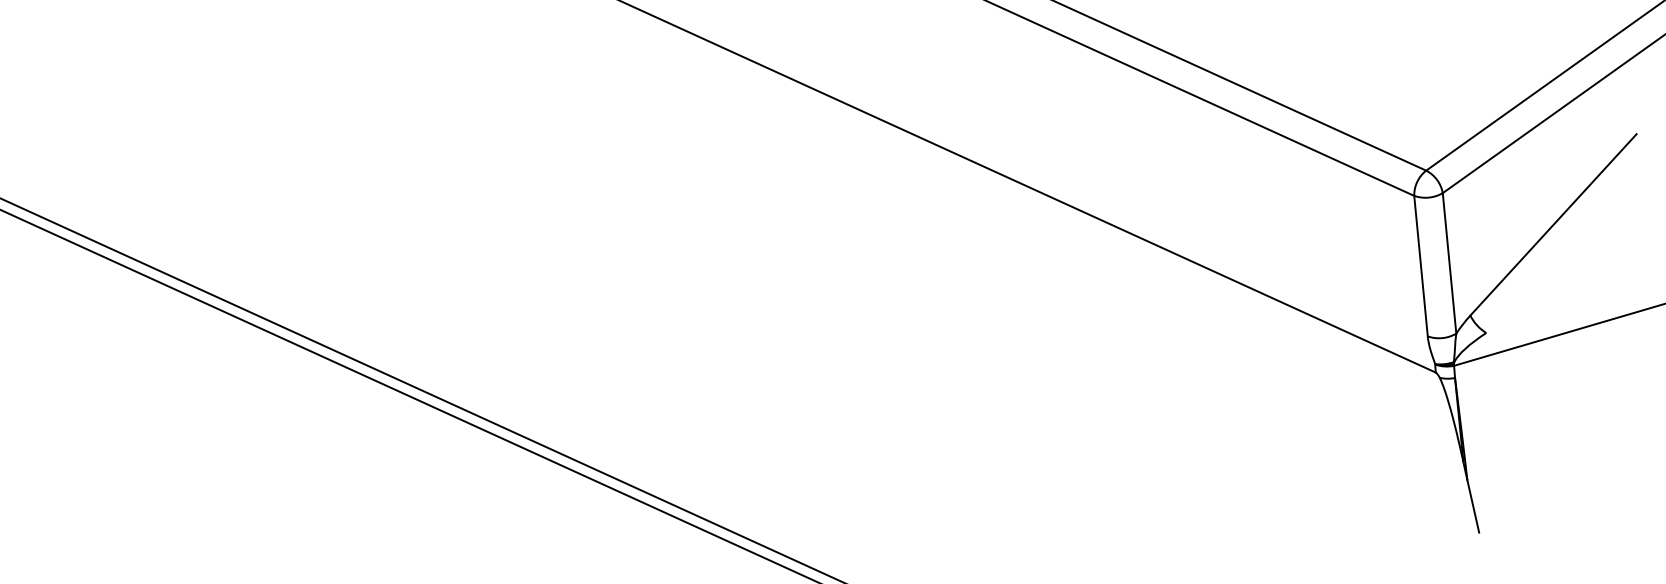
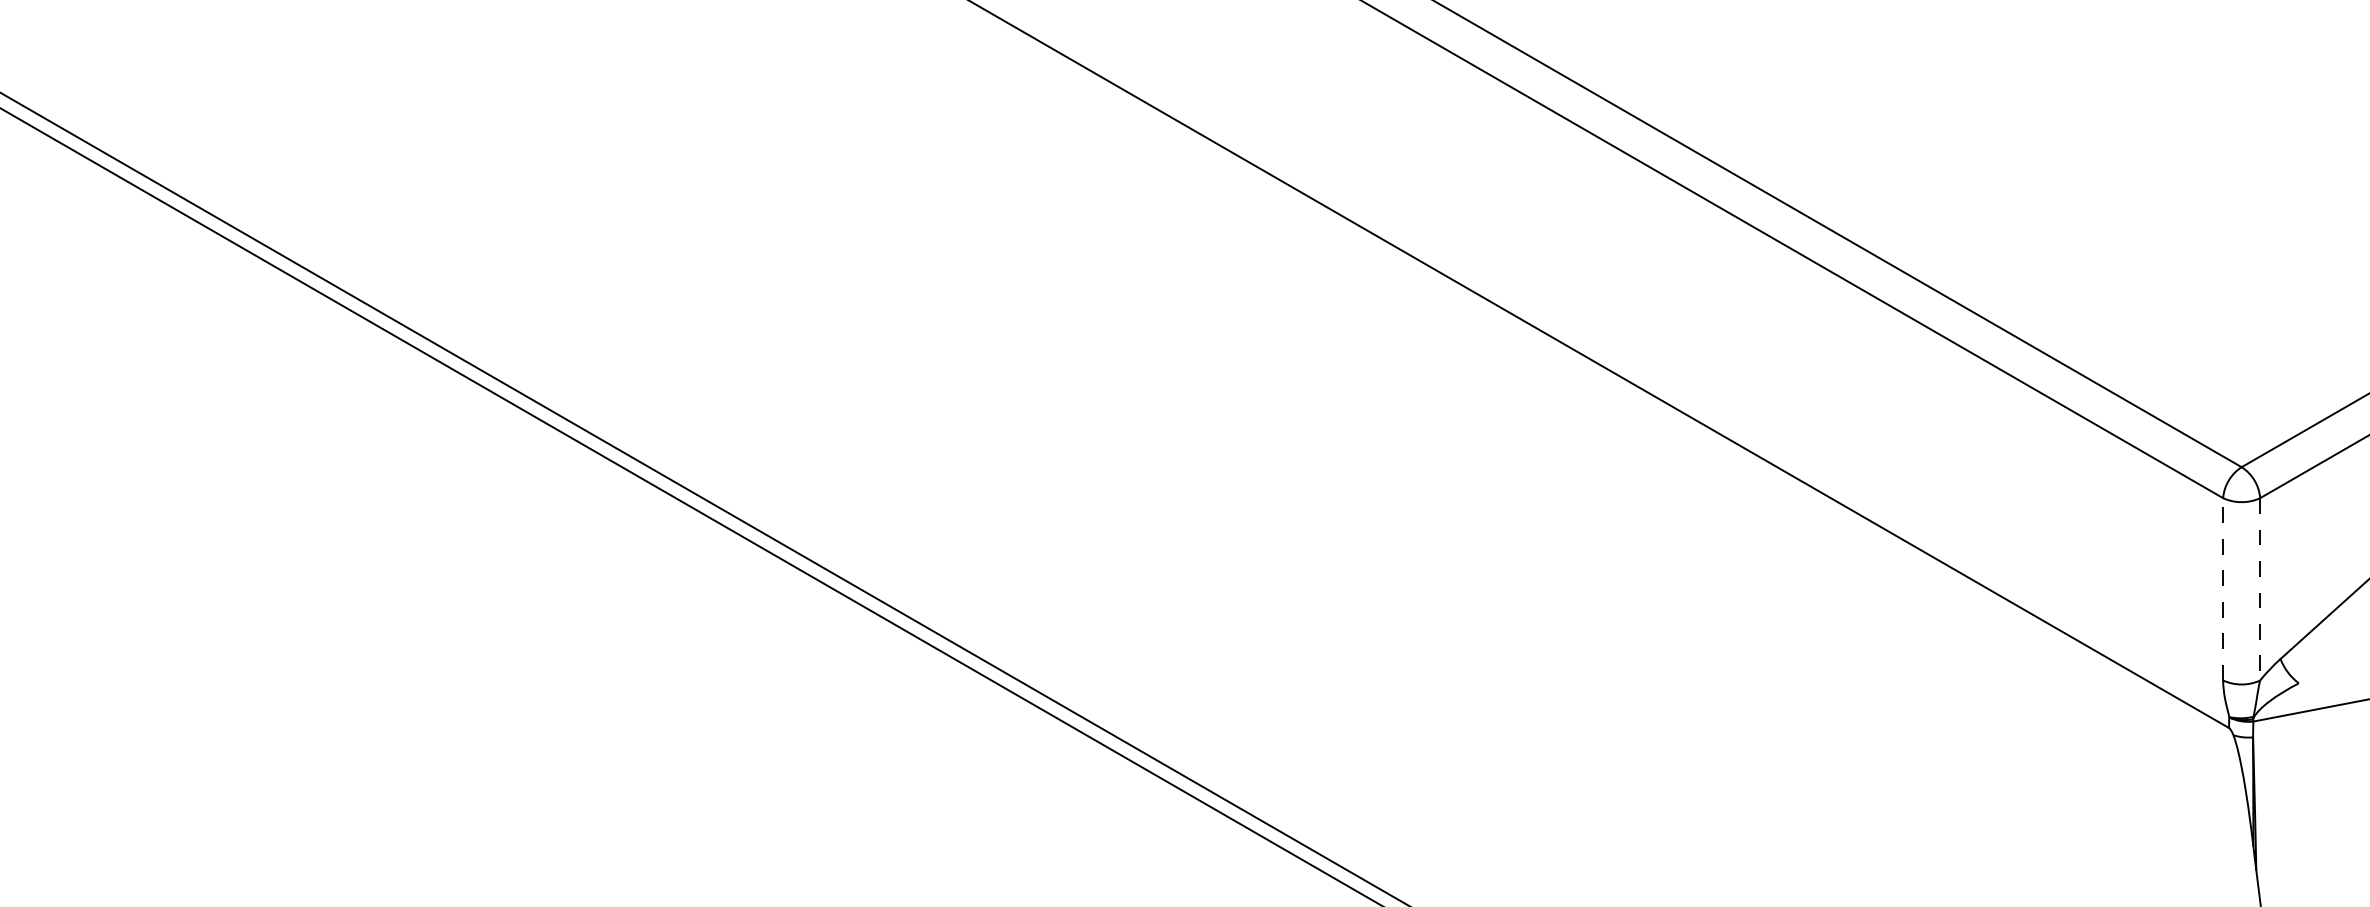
line: (1449, 263) -> (2260, 589), solid -> dashed
line: (1421, 265) -> (2223, 588), solid -> dashed

